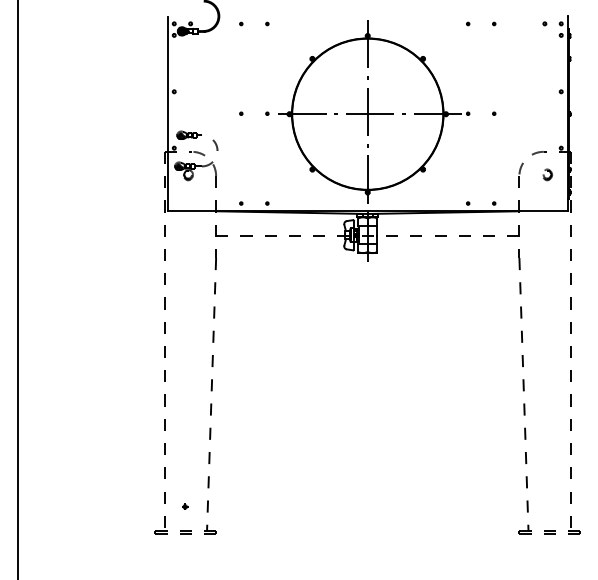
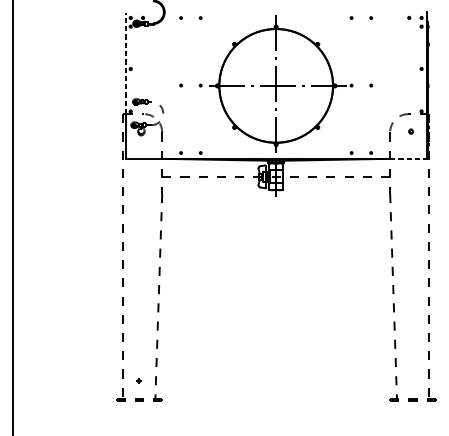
line: (167, 84) -> (125, 63), solid -> dashed
part: (547, 174) -> (411, 131), size x0.6
line: (544, 211) -> (409, 158), solid -> dashed

